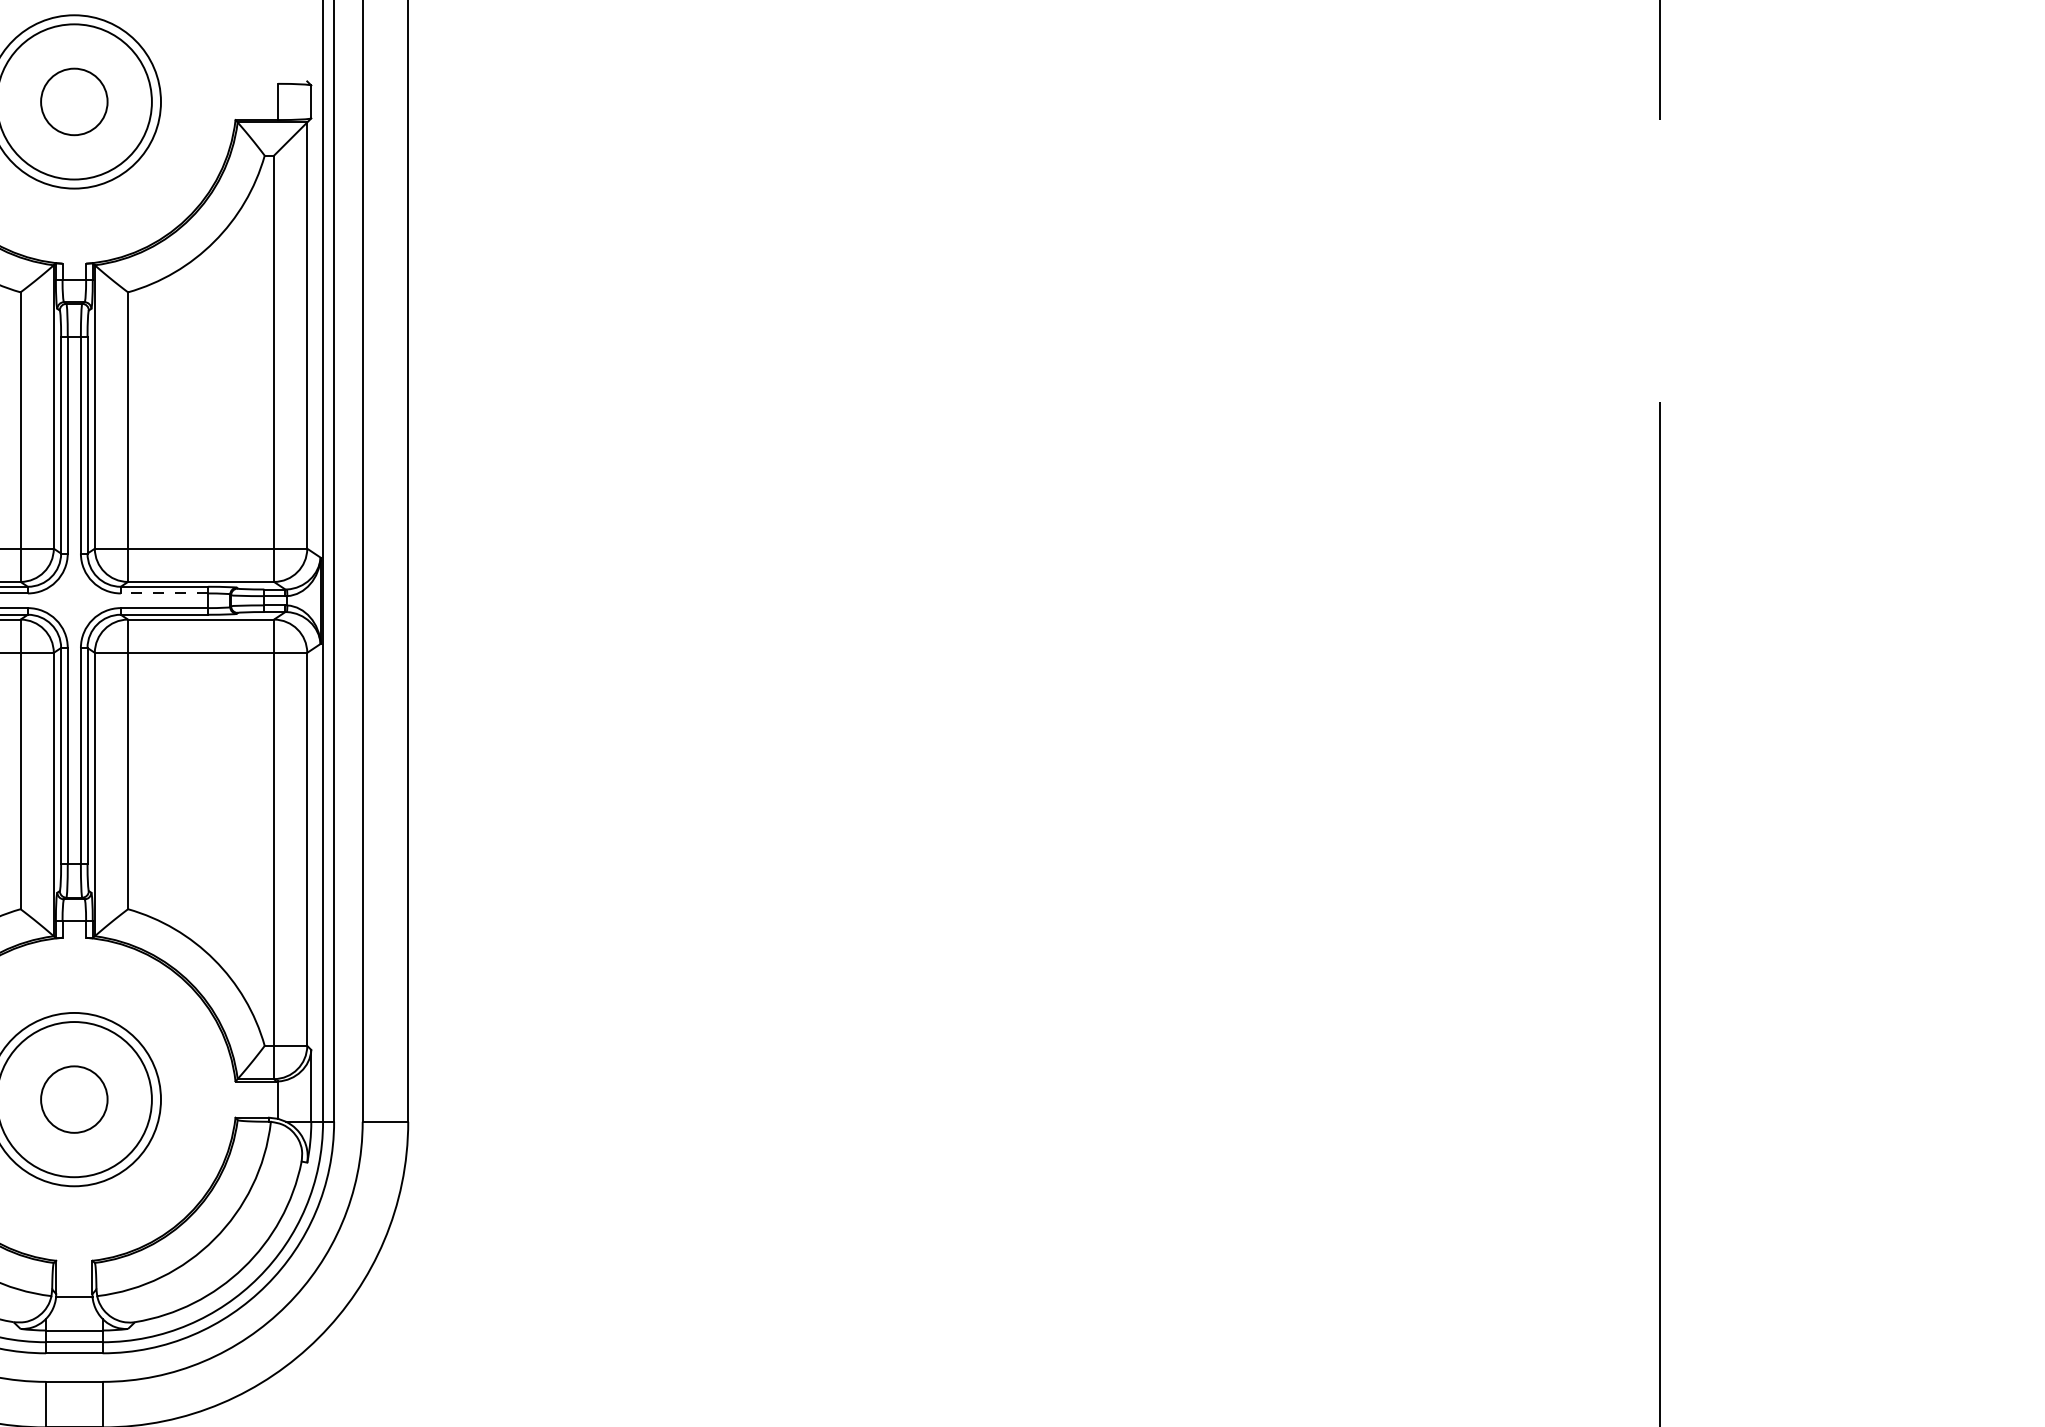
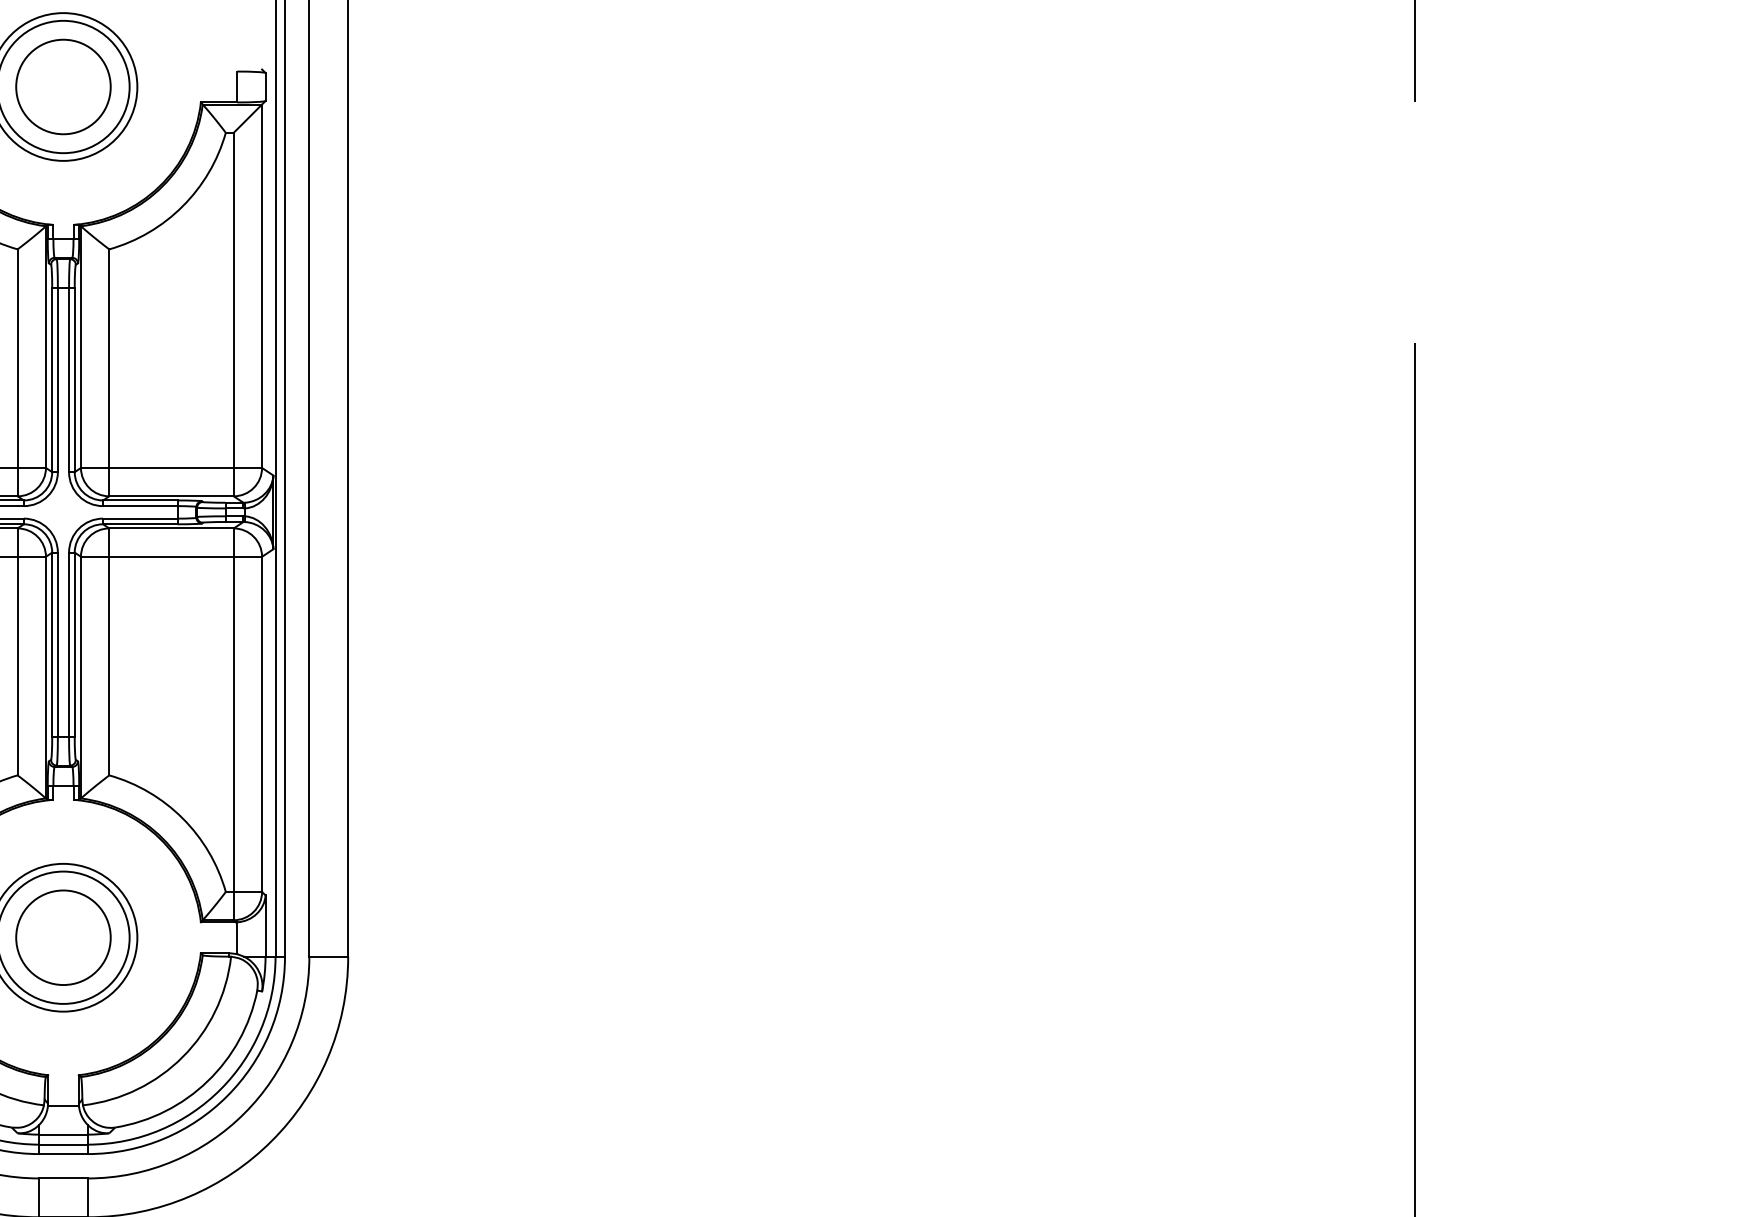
circle: (74, 101) -> (63, 86), size x1.67
line: (163, 593) -> (139, 506), dashed -> solid
circle: (74, 1099) -> (63, 937), size x1.67

